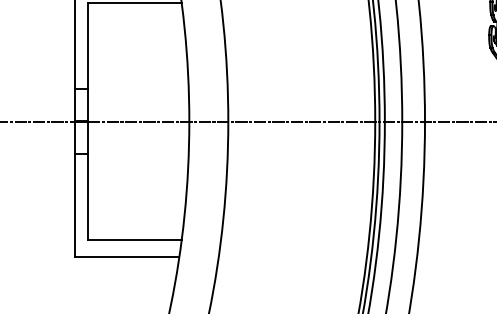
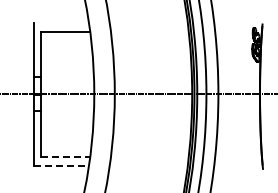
line: (134, 239) -> (65, 156), solid -> dashed
line: (127, 256) -> (61, 165), solid -> dashed

